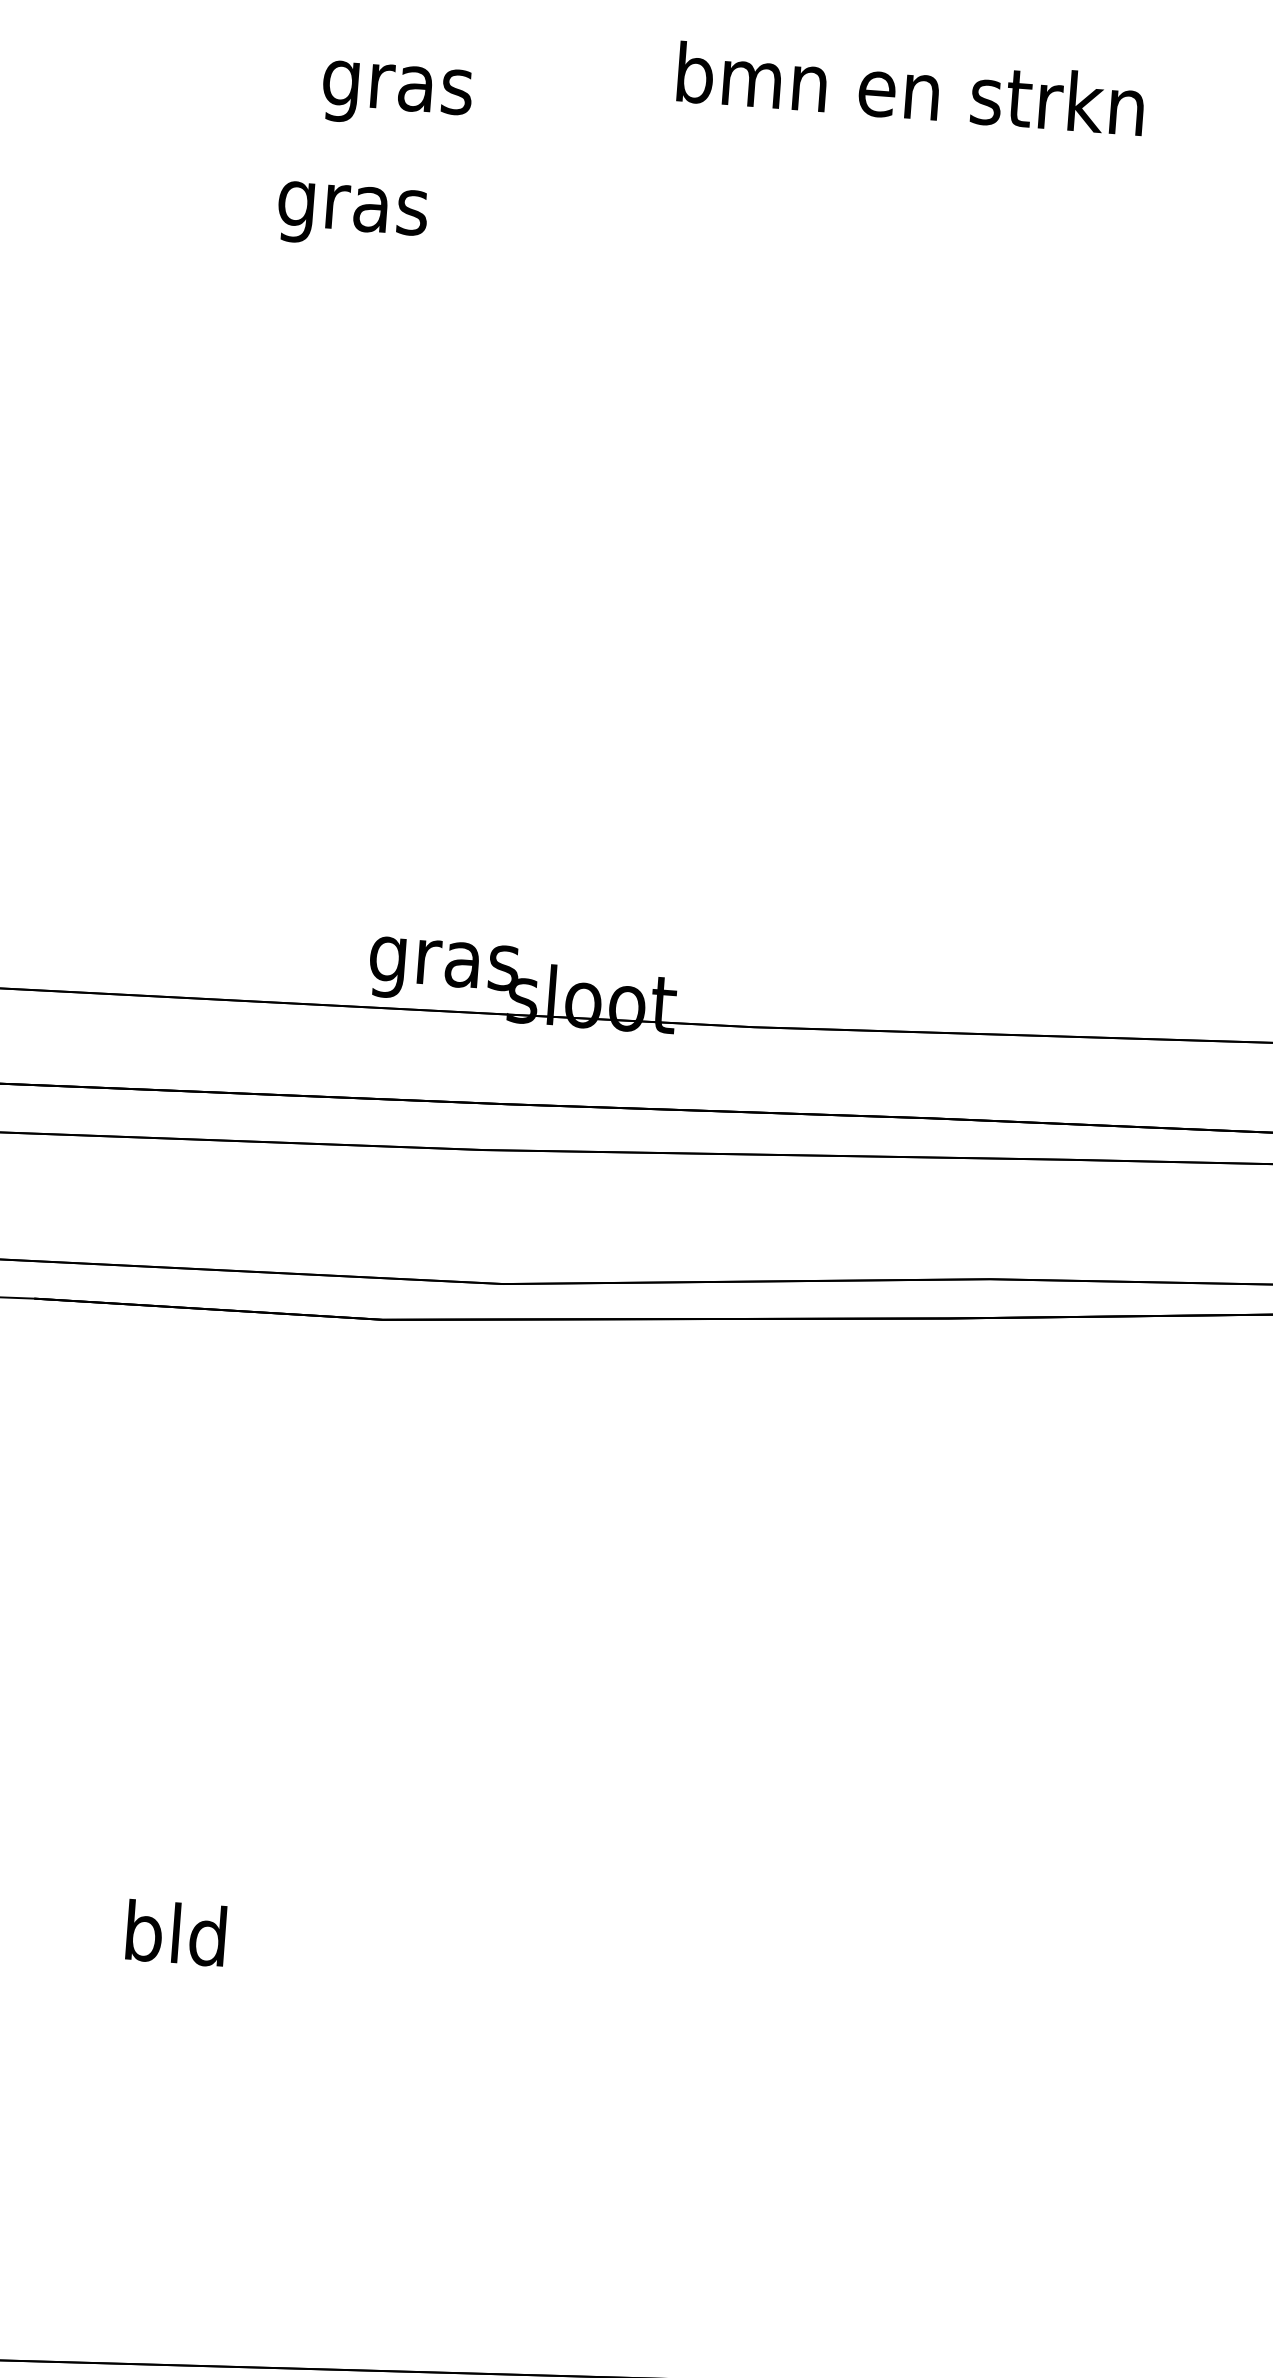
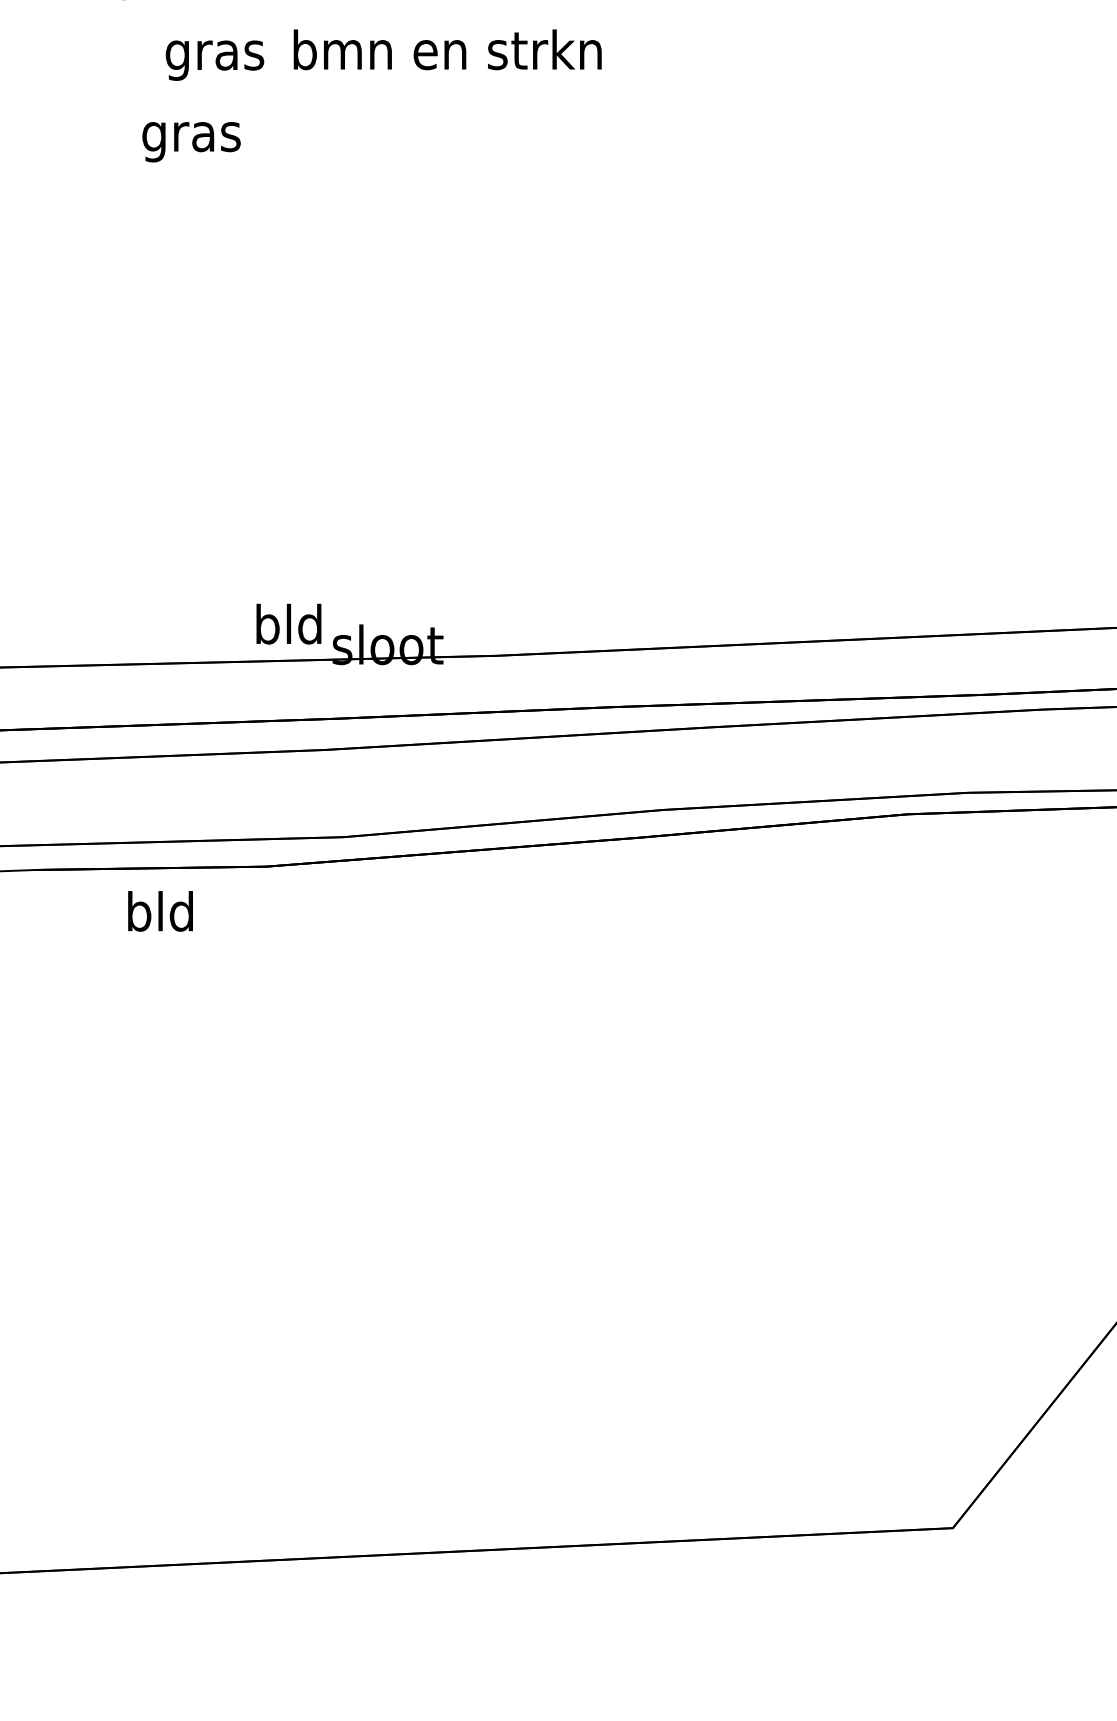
text: (910, 88) -> (447, 49), moved
text: (443, 962) -> (288, 628), gras -> bld
text: (176, 1933) -> (160, 911), moved

